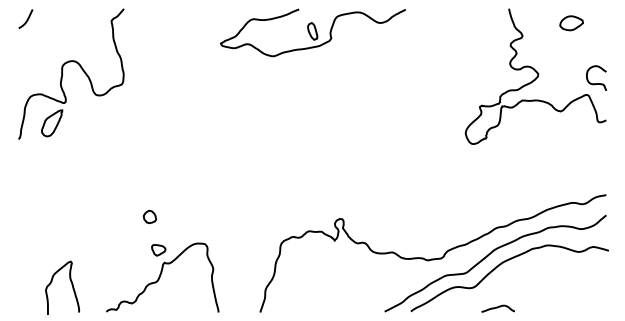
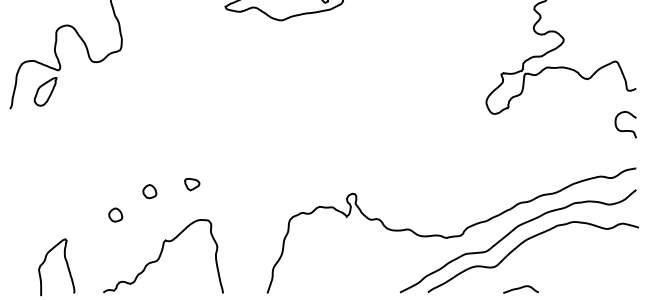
curve: (596, 83) -> (625, 130), moved
part: (117, 238) -> (115, 214), added
part: (158, 250) -> (192, 184), moved

